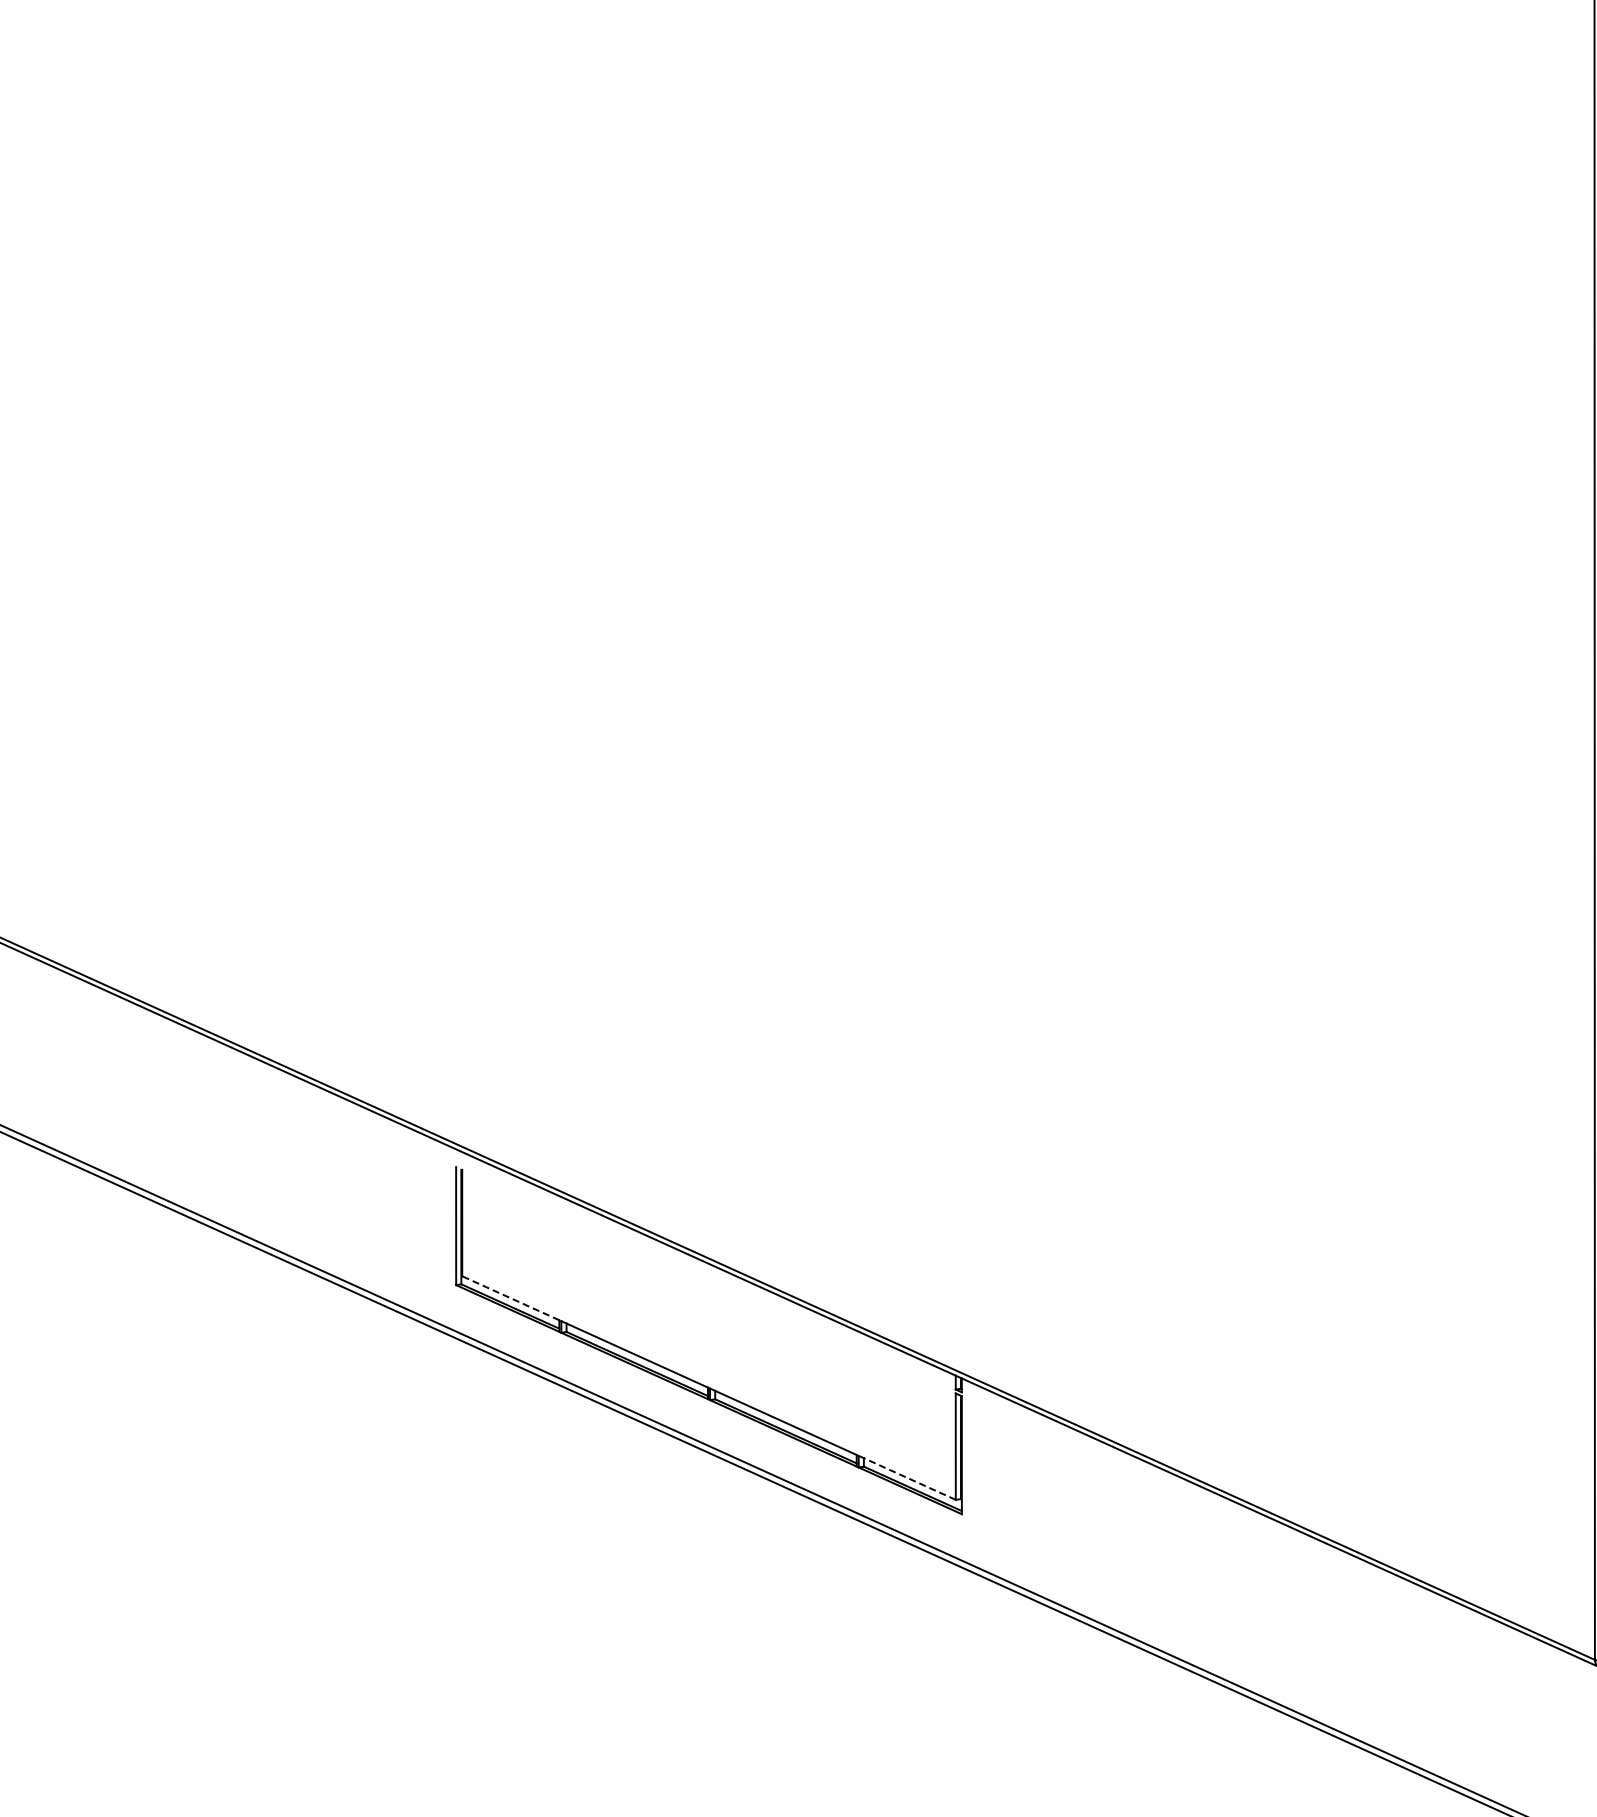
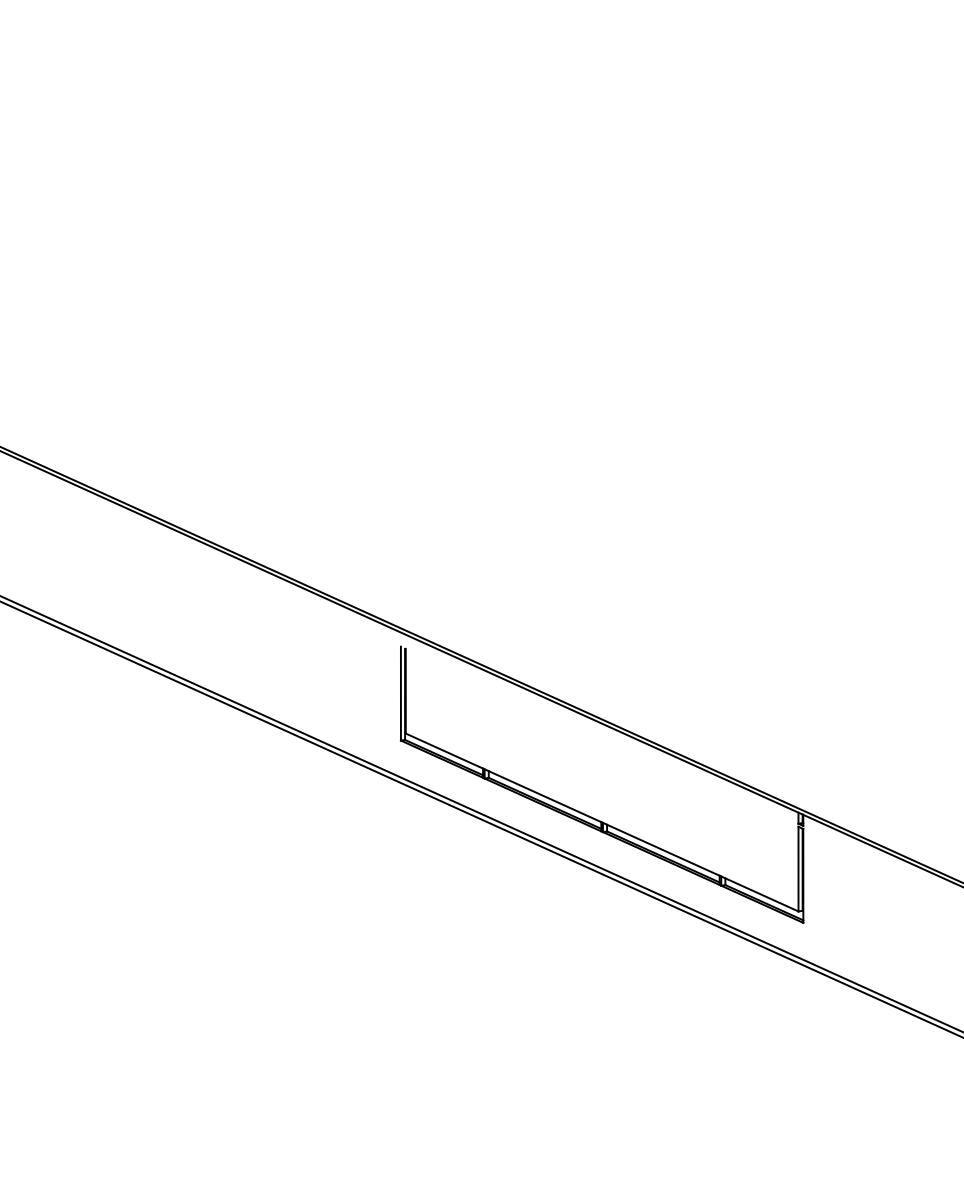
line: (510, 1298) -> (444, 751), dashed -> solid
line: (906, 1477) -> (759, 893), dashed -> solid

